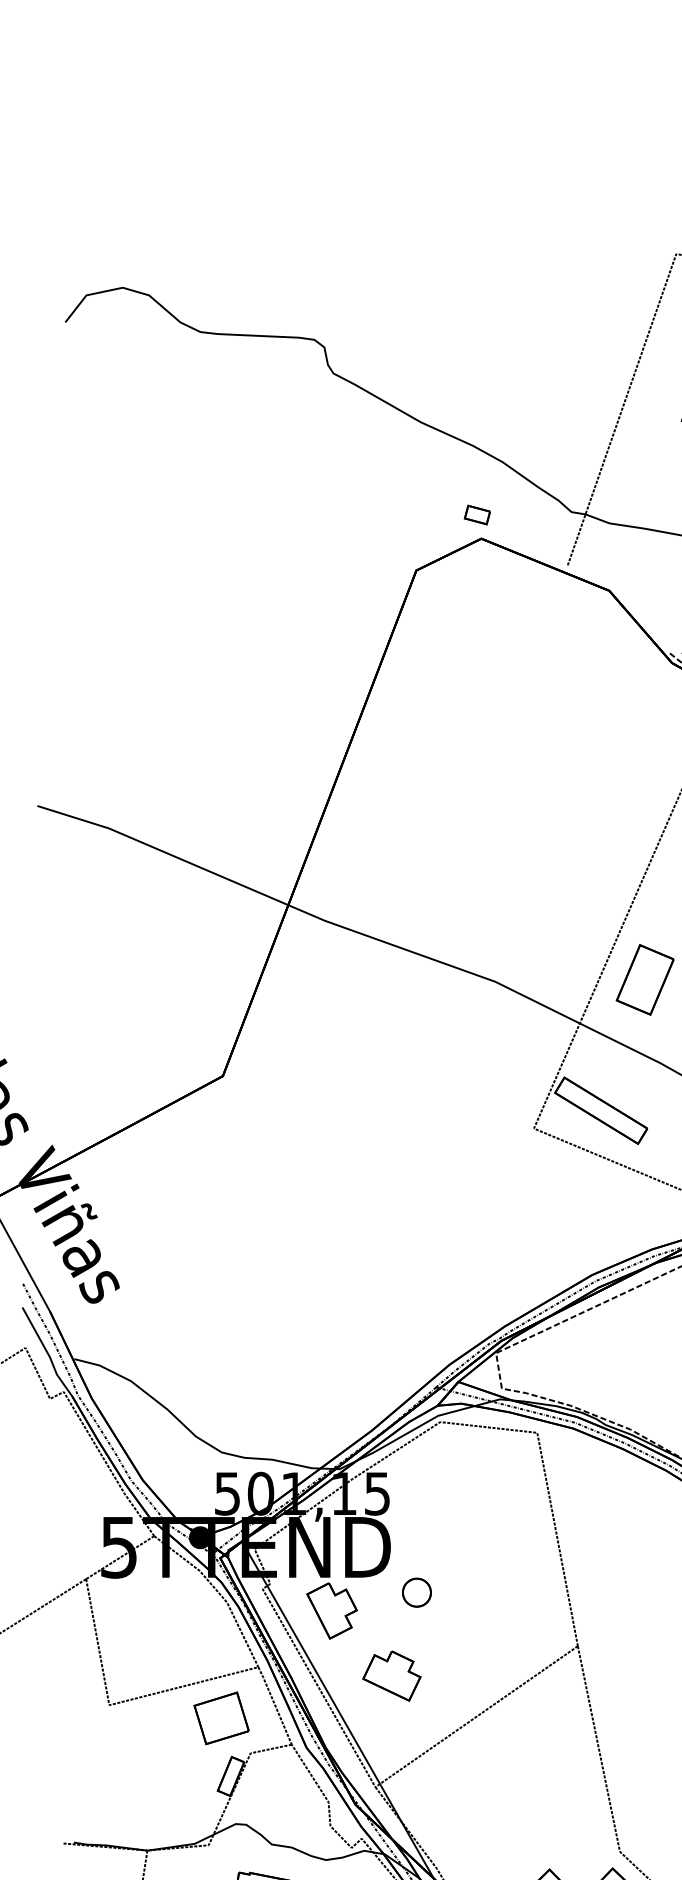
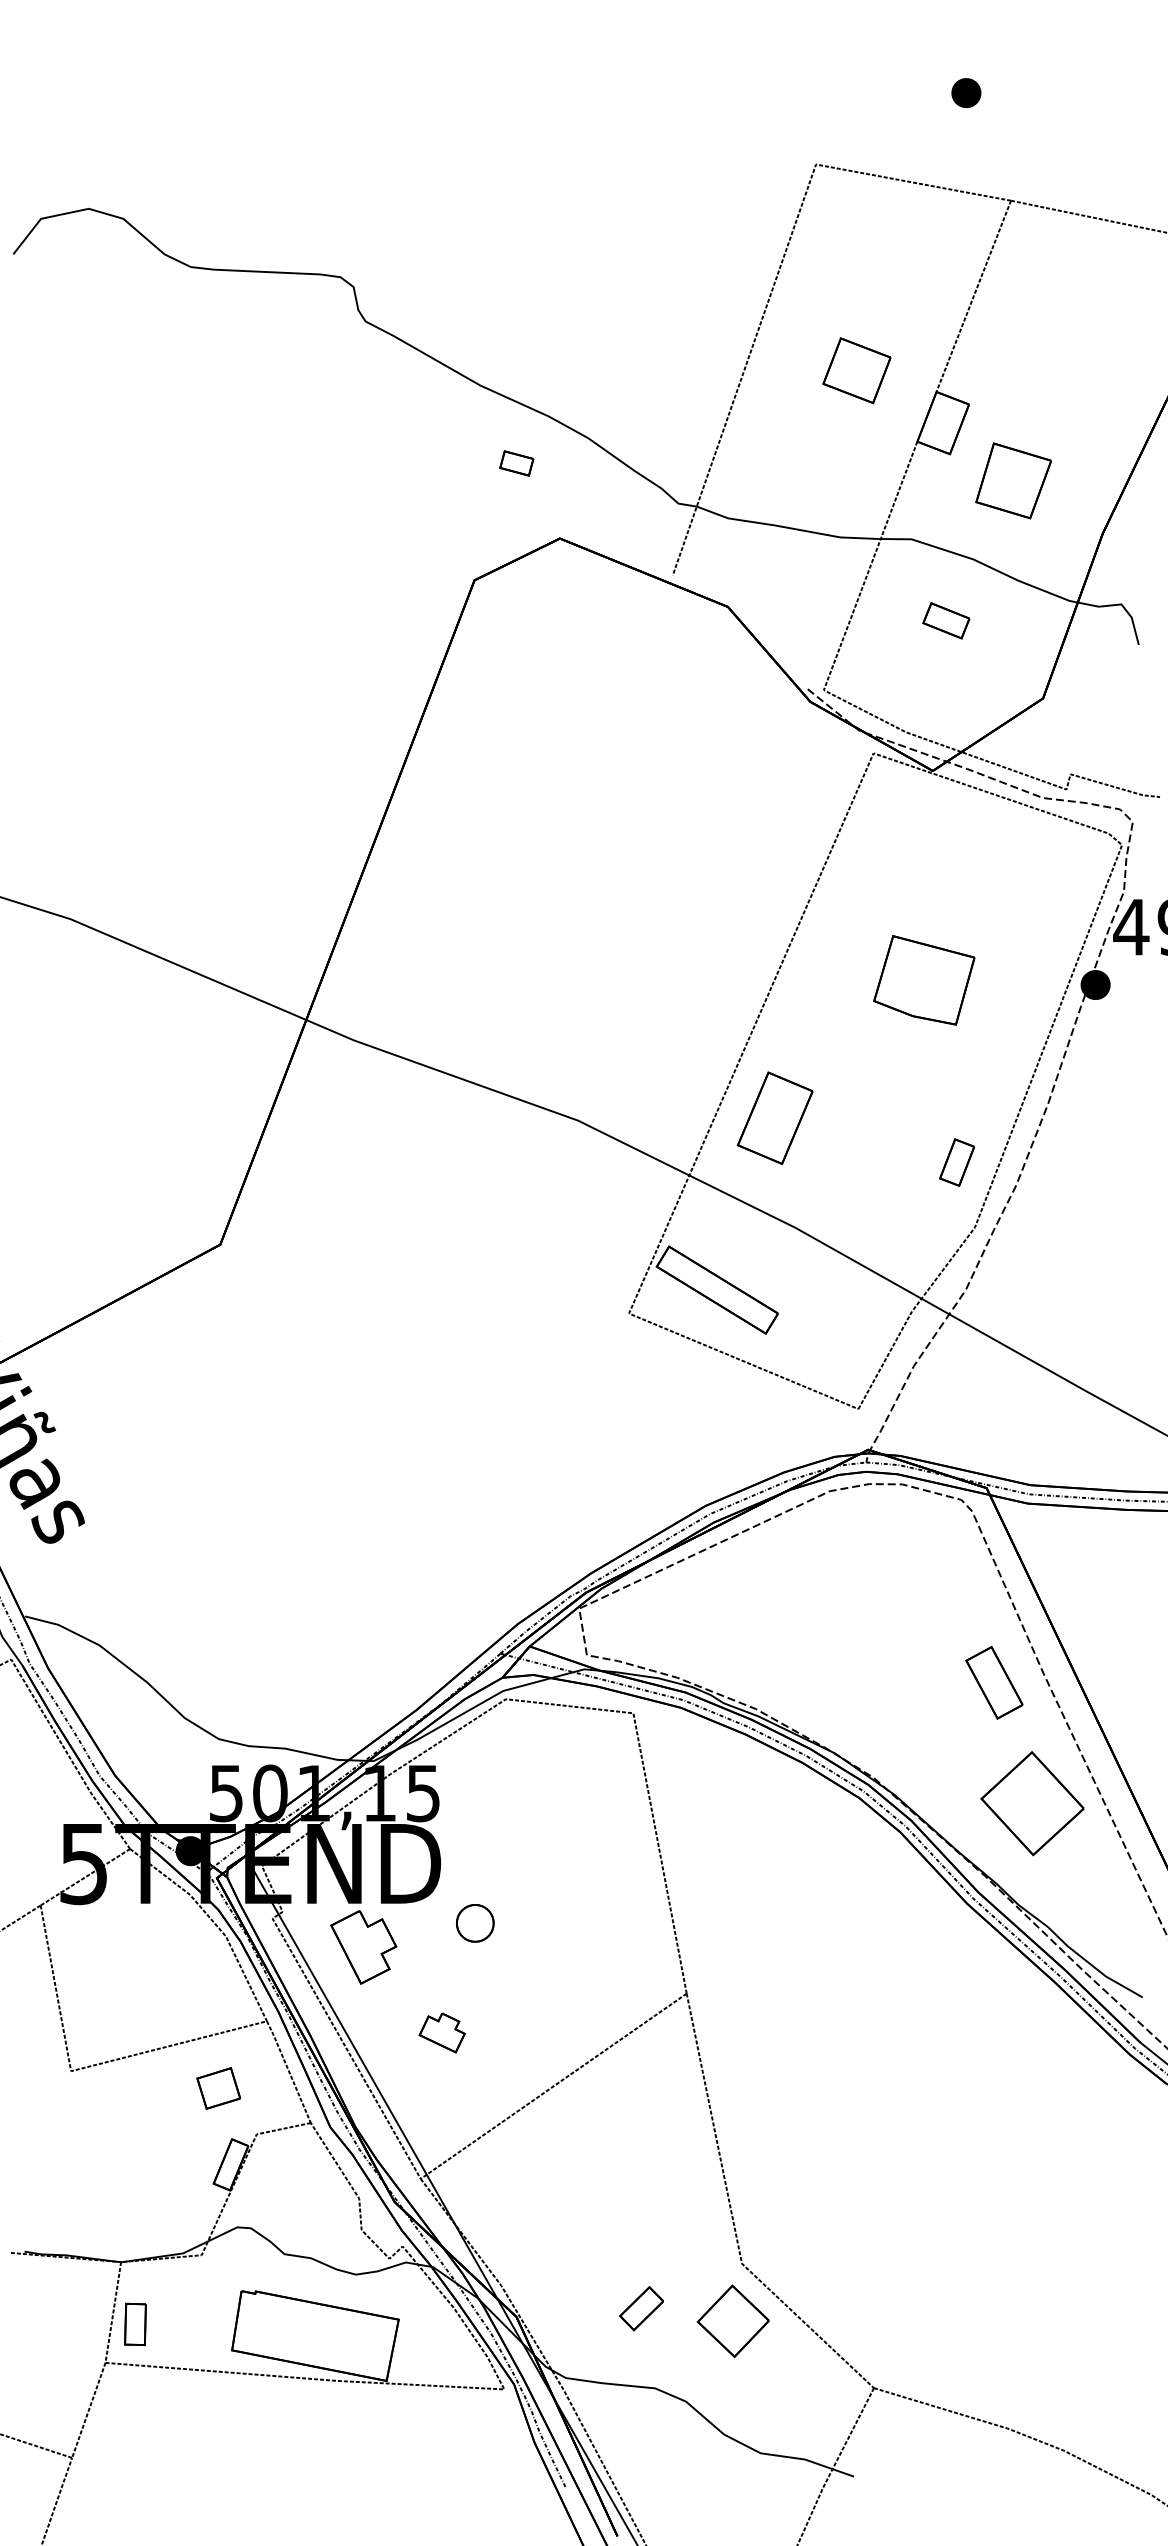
part: (477, 515) -> (516, 463), moved
part: (391, 1675) -> (441, 2032), size x0.6
part: (221, 1718) -> (218, 2088), size x0.6

